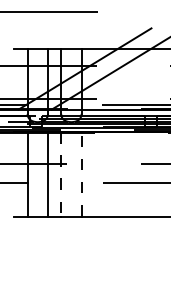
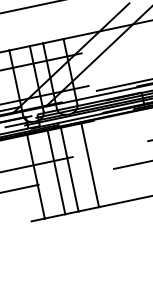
line: (81, 173) -> (89, 163), dashed -> solid
line: (61, 174) -> (69, 169), dashed -> solid

